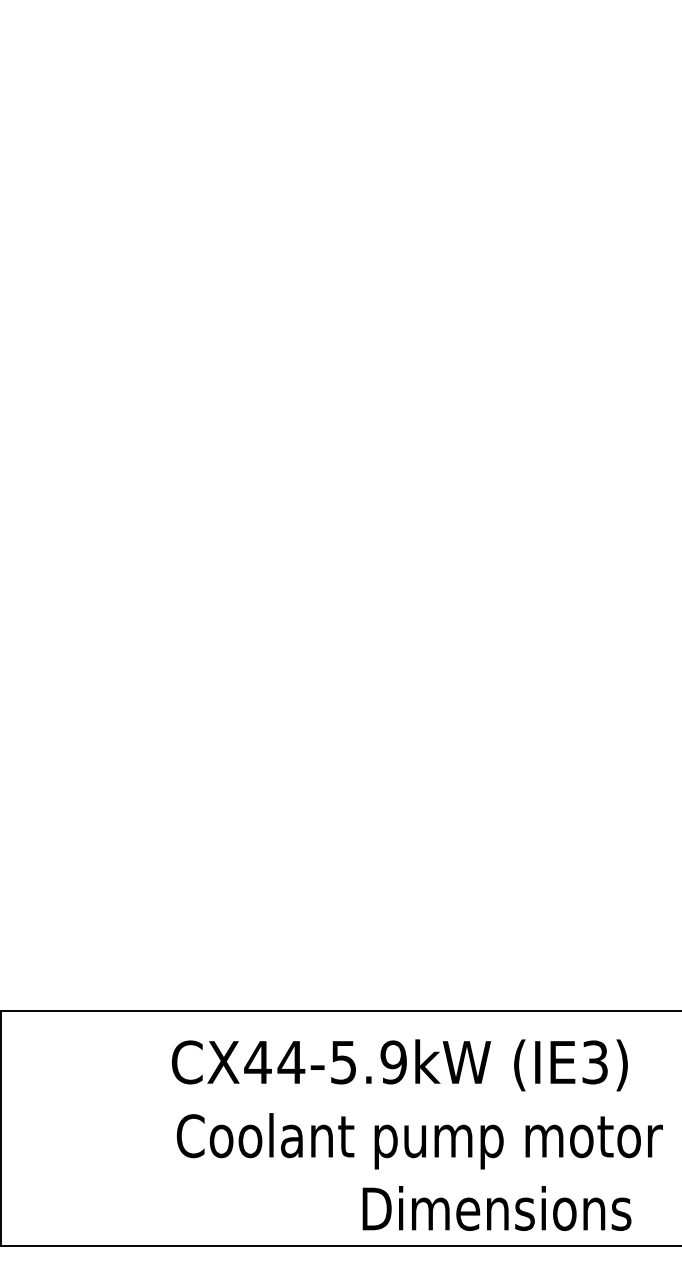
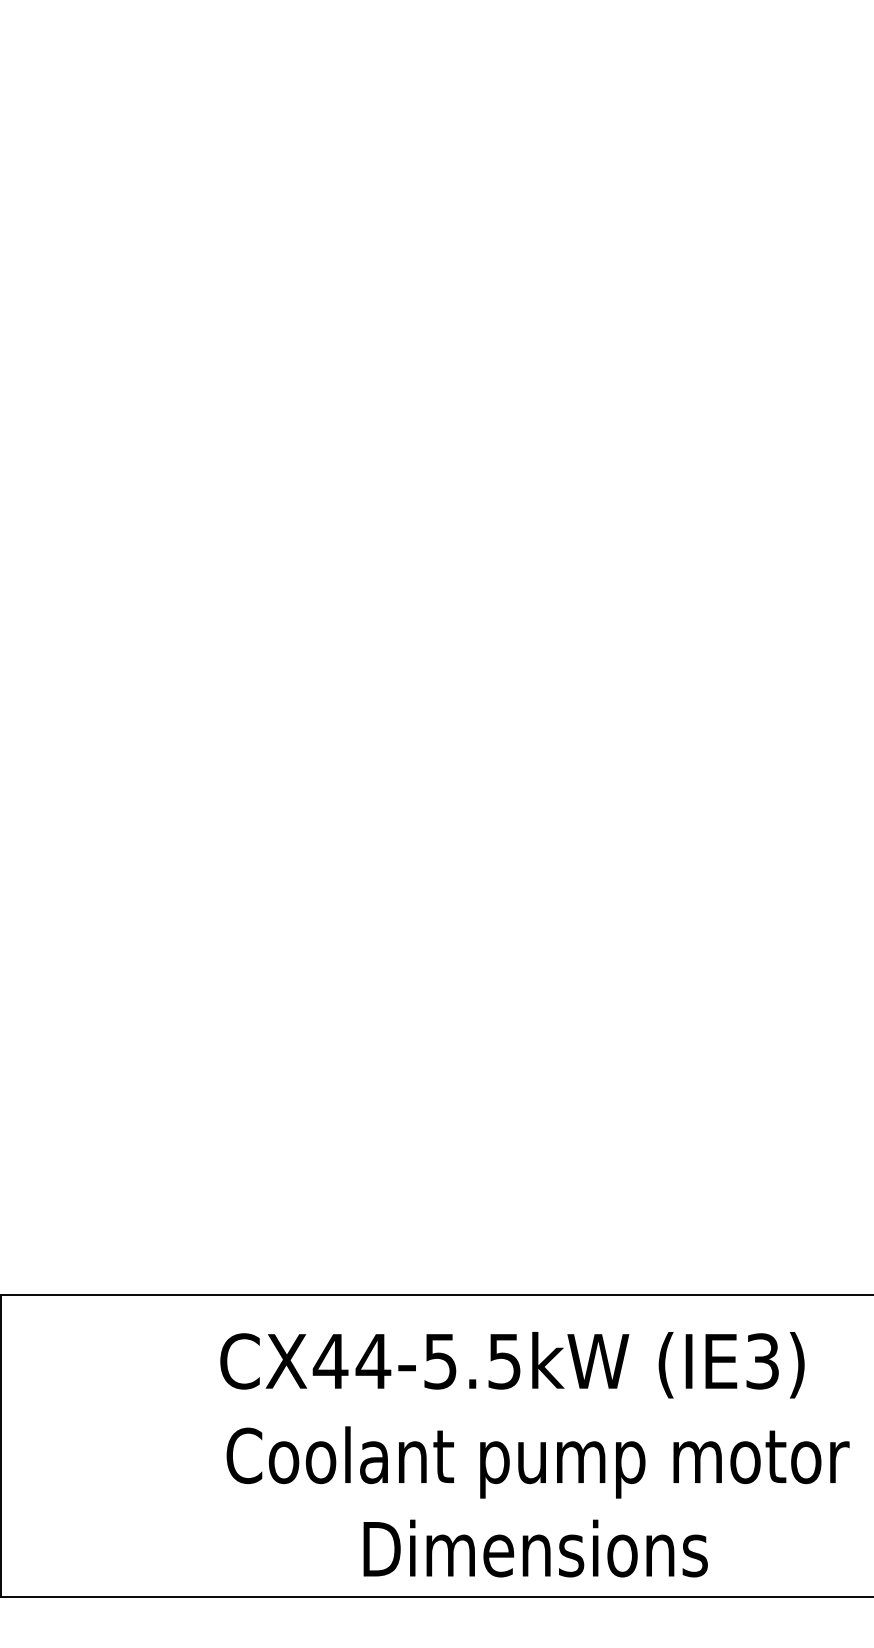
text: (393, 1062) -> (504, 1361), CX44-5.9kW -> CX44-5.5kW
text: (496, 1208) -> (535, 1548), moved

